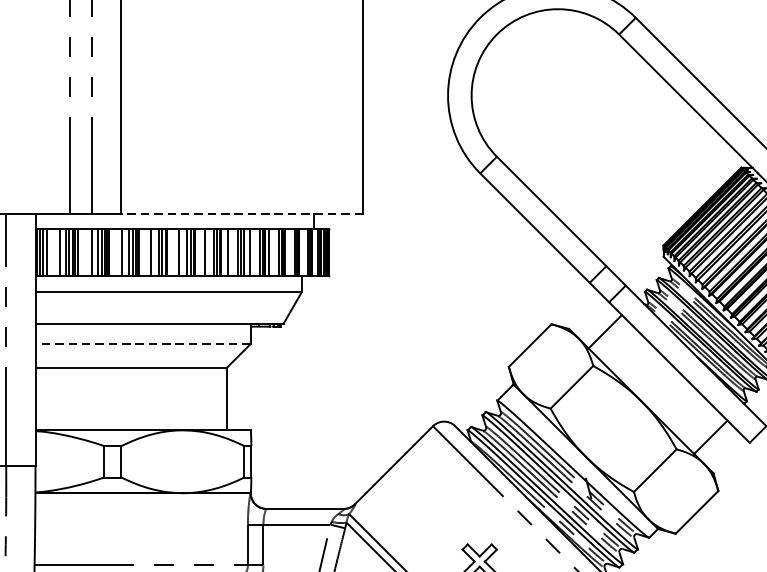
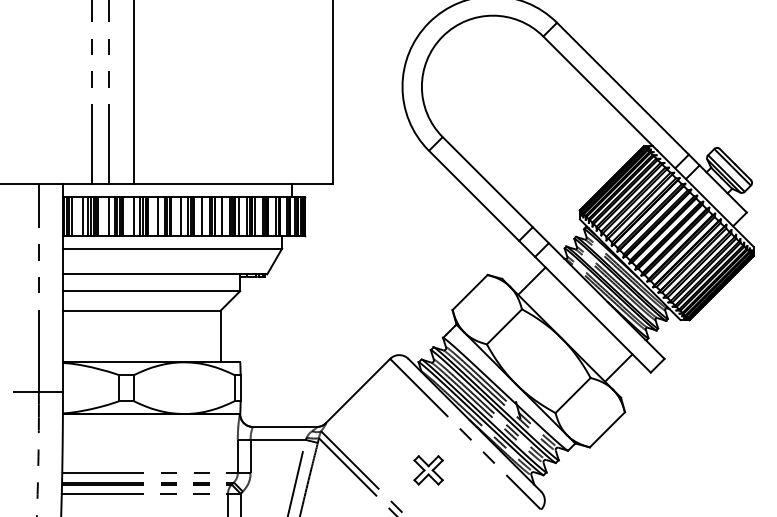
line: (242, 213) -> (233, 183), dashed -> solid
line: (143, 344) -> (151, 291), dashed -> solid

